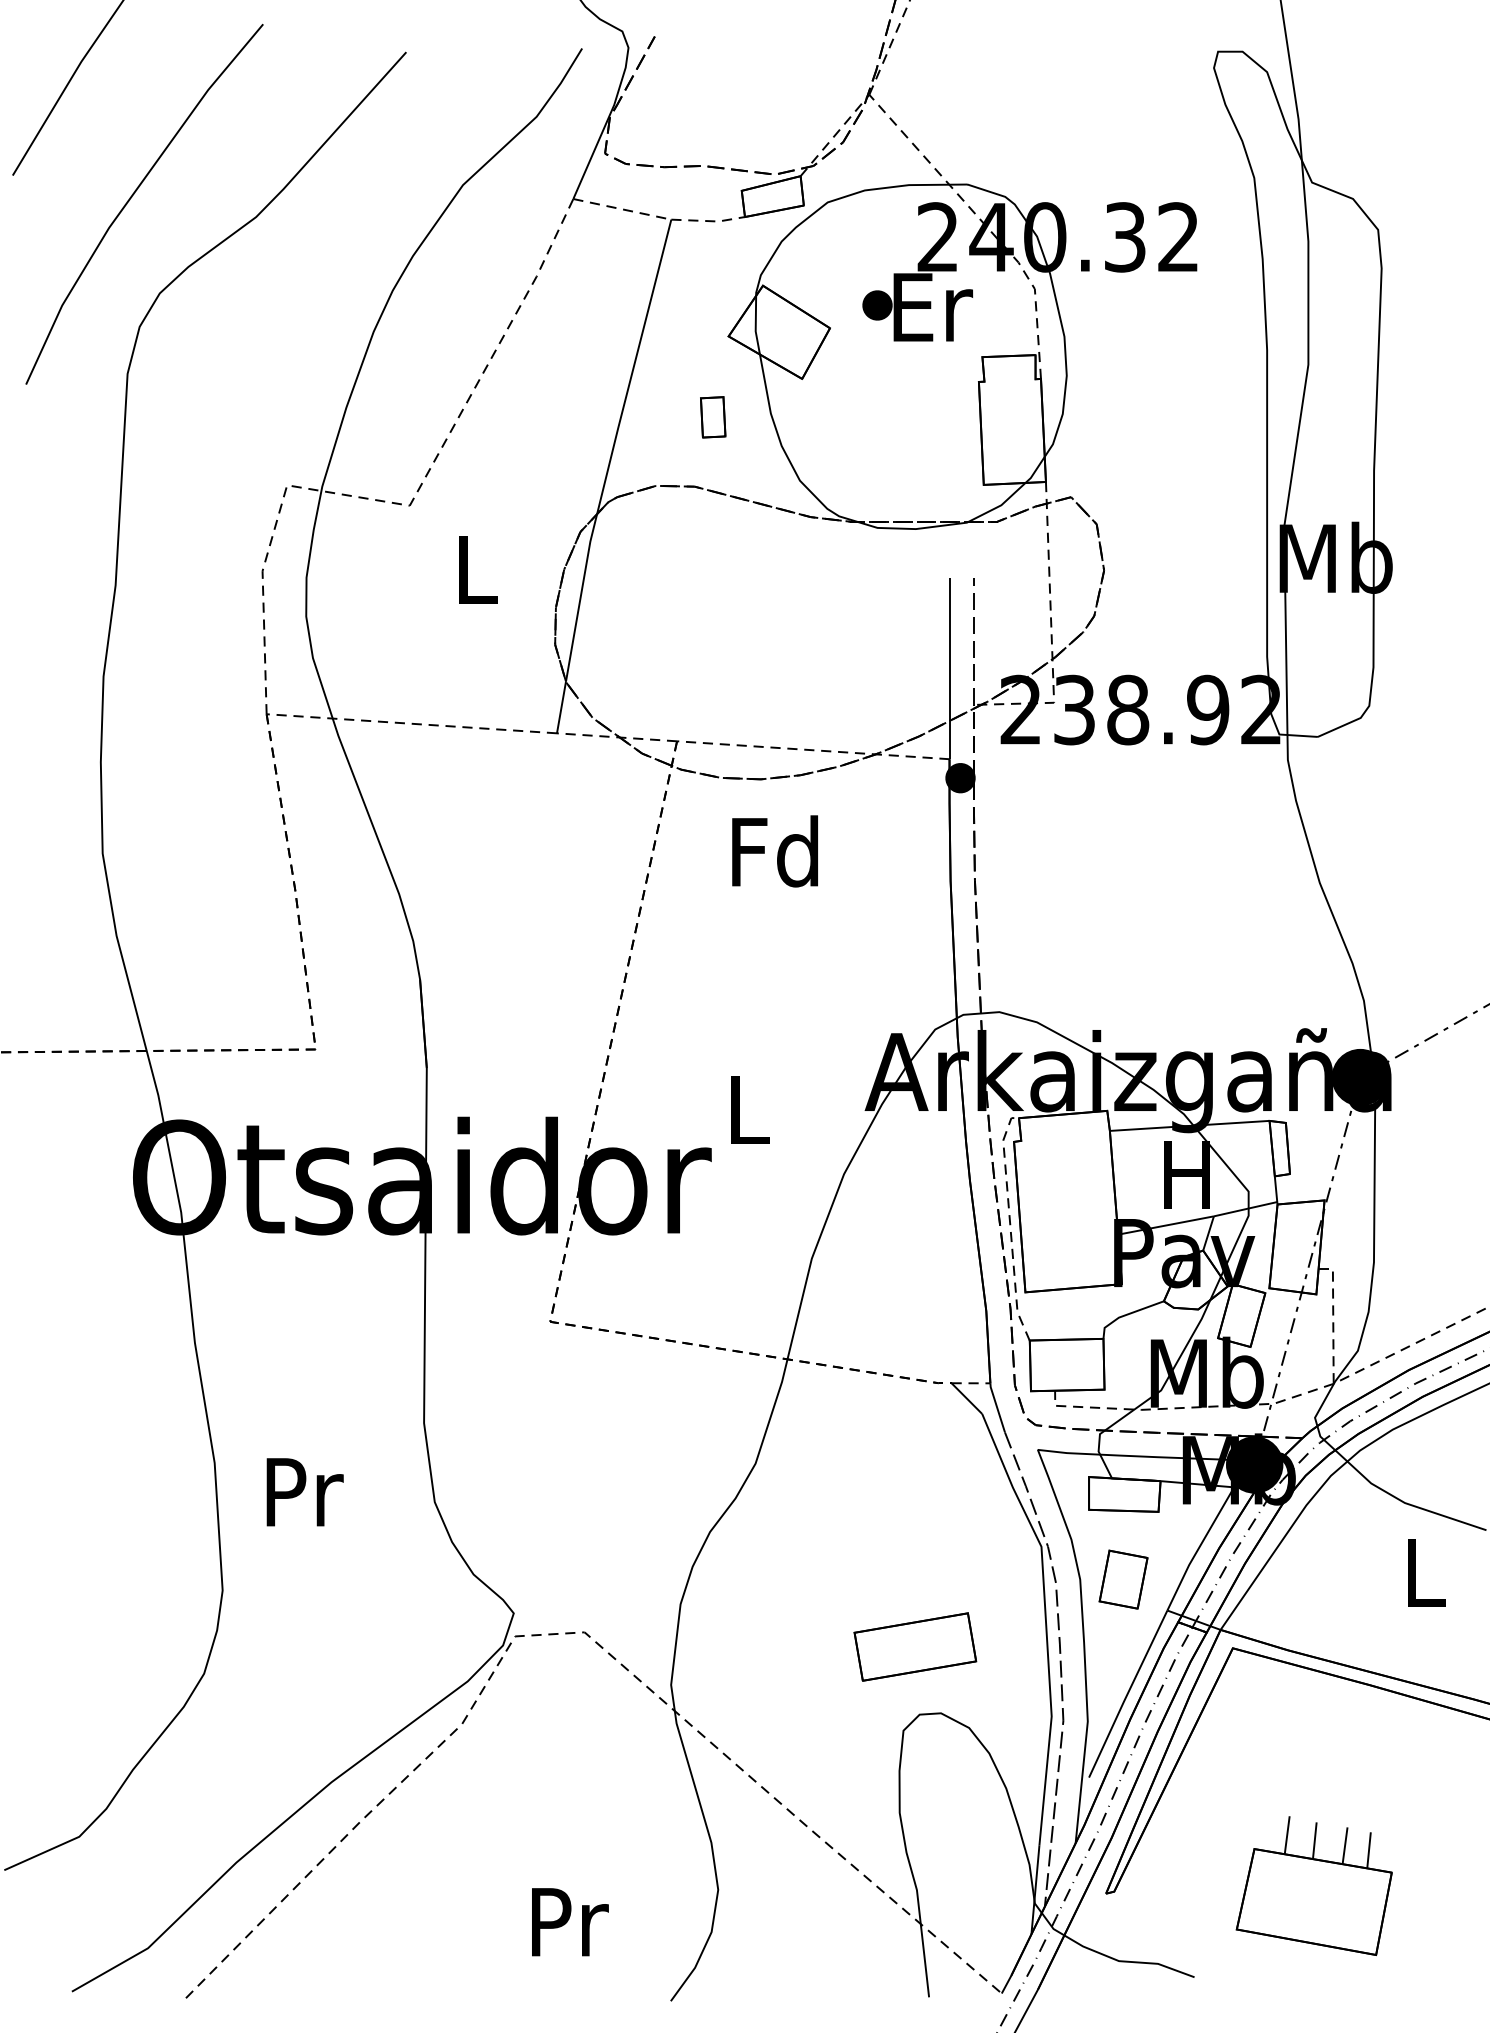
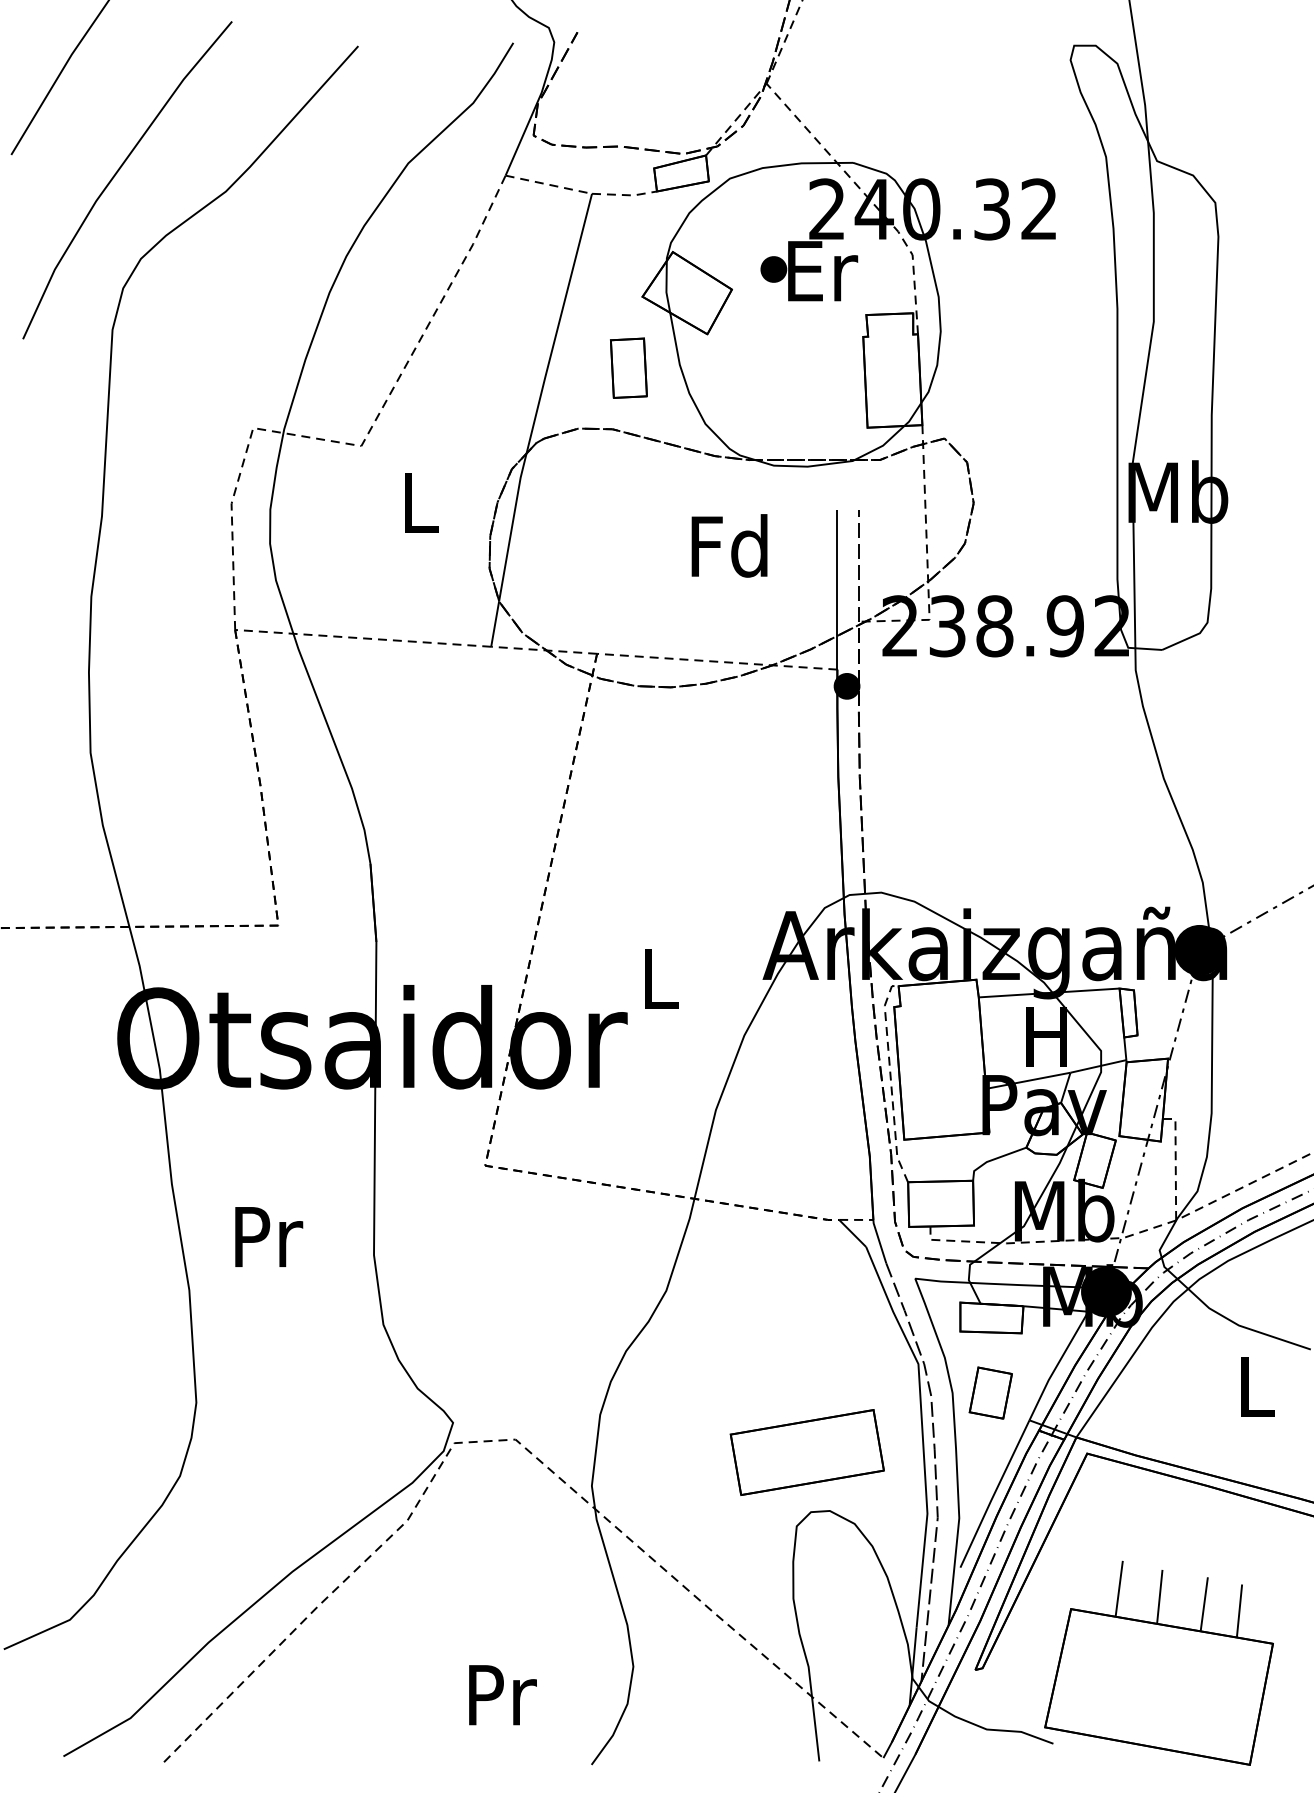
part: (712, 416) -> (628, 367), size x1.67
text: (775, 850) -> (729, 545), moved
text: (305, 1491) -> (269, 1236), moved
part: (914, 1647) -> (806, 1452), size x1.43
part: (1313, 1885) -> (1158, 1662), size x1.67

